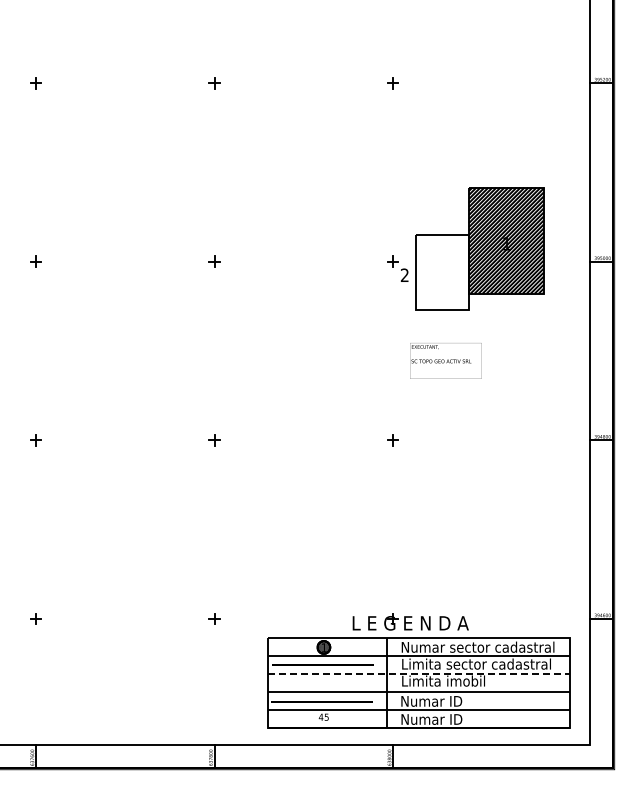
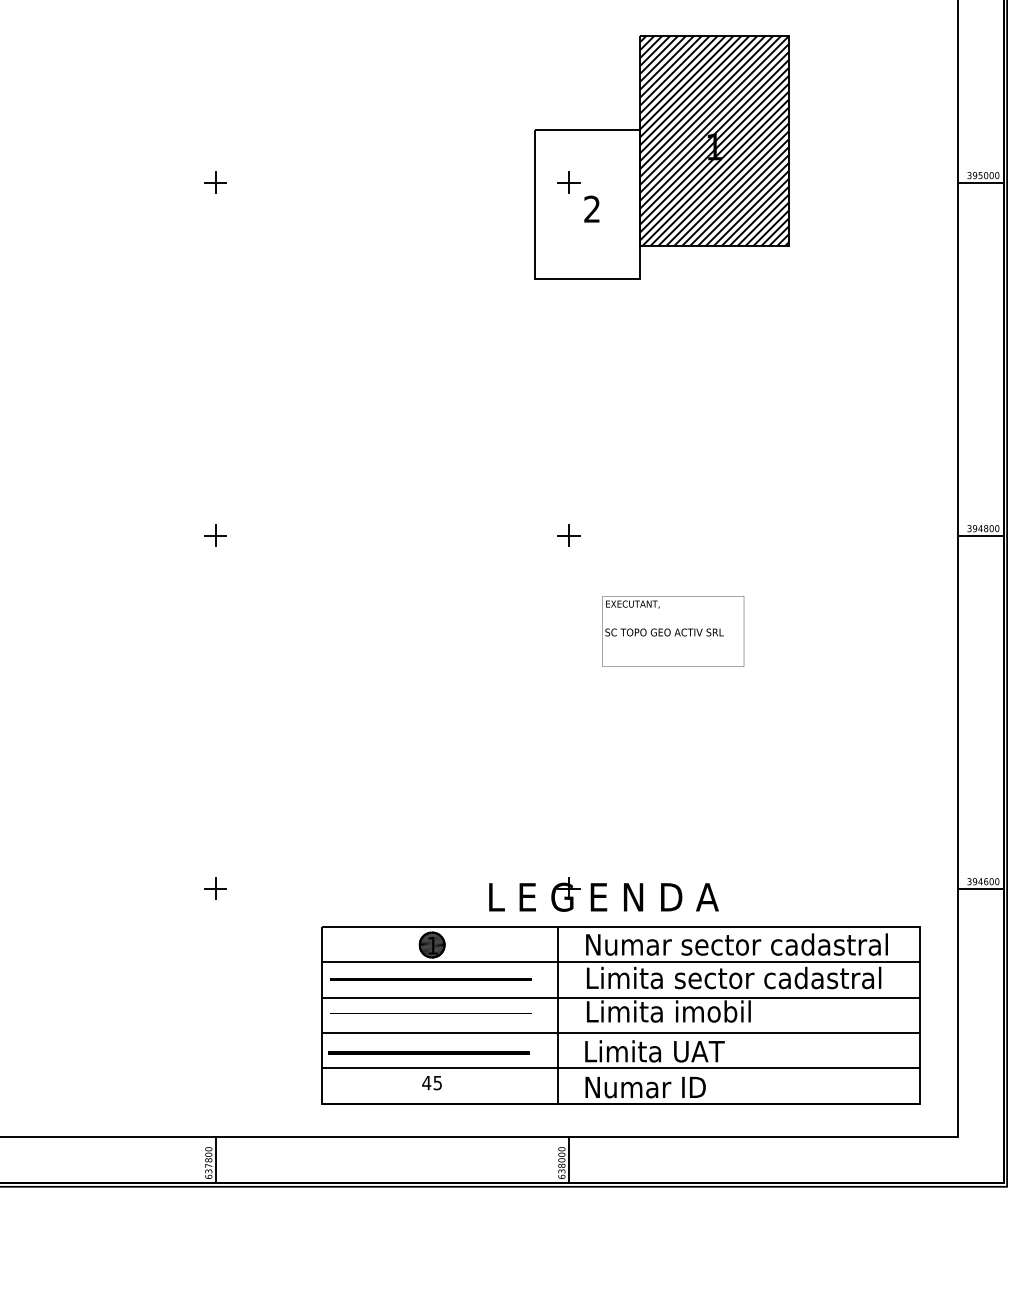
part: (479, 248) -> (660, 156), moved
text: (445, 360) -> (672, 630), moved
line: (419, 674) -> (621, 998), dashed -> solid
text: (436, 700) -> (654, 1049), Numar ID -> Limita UAT

